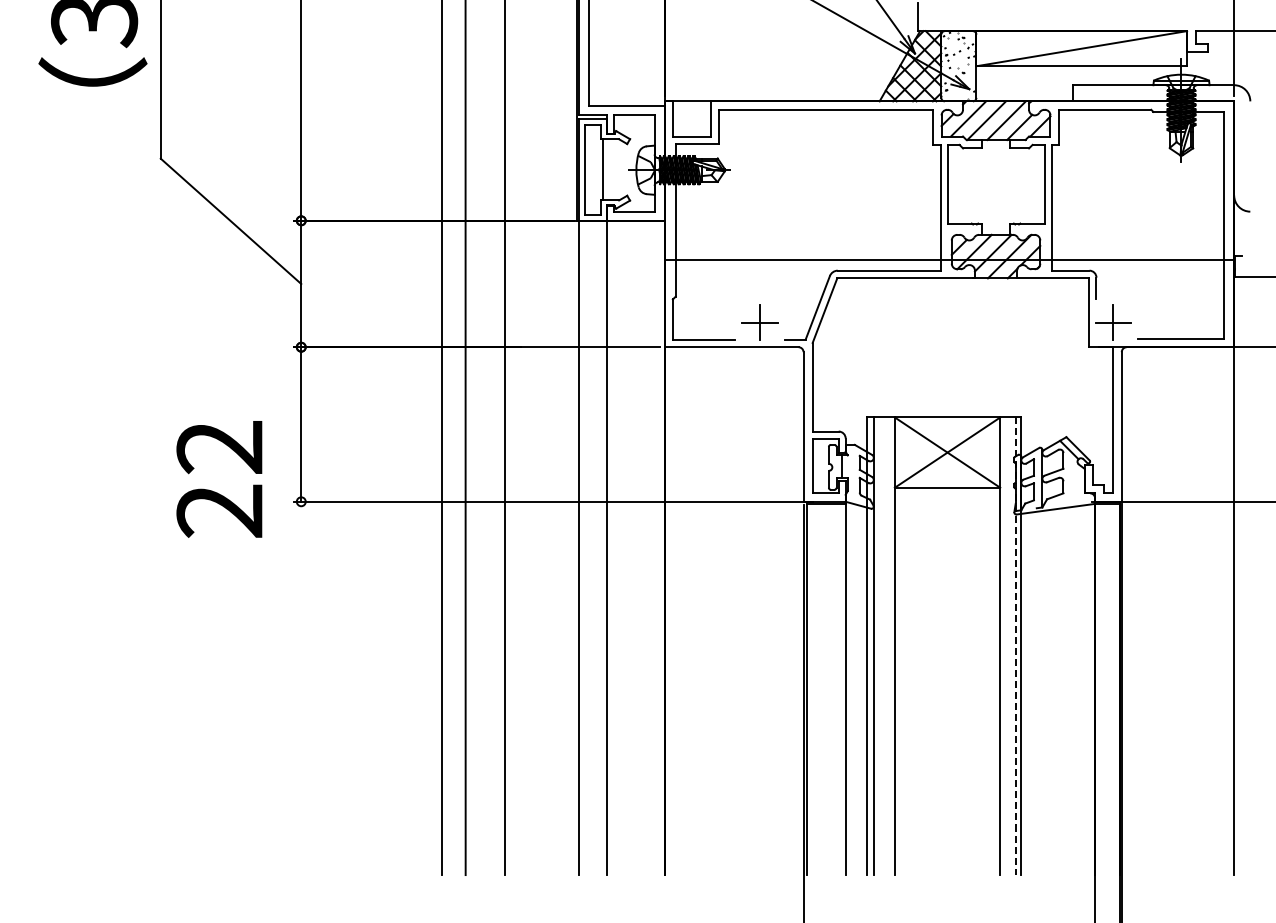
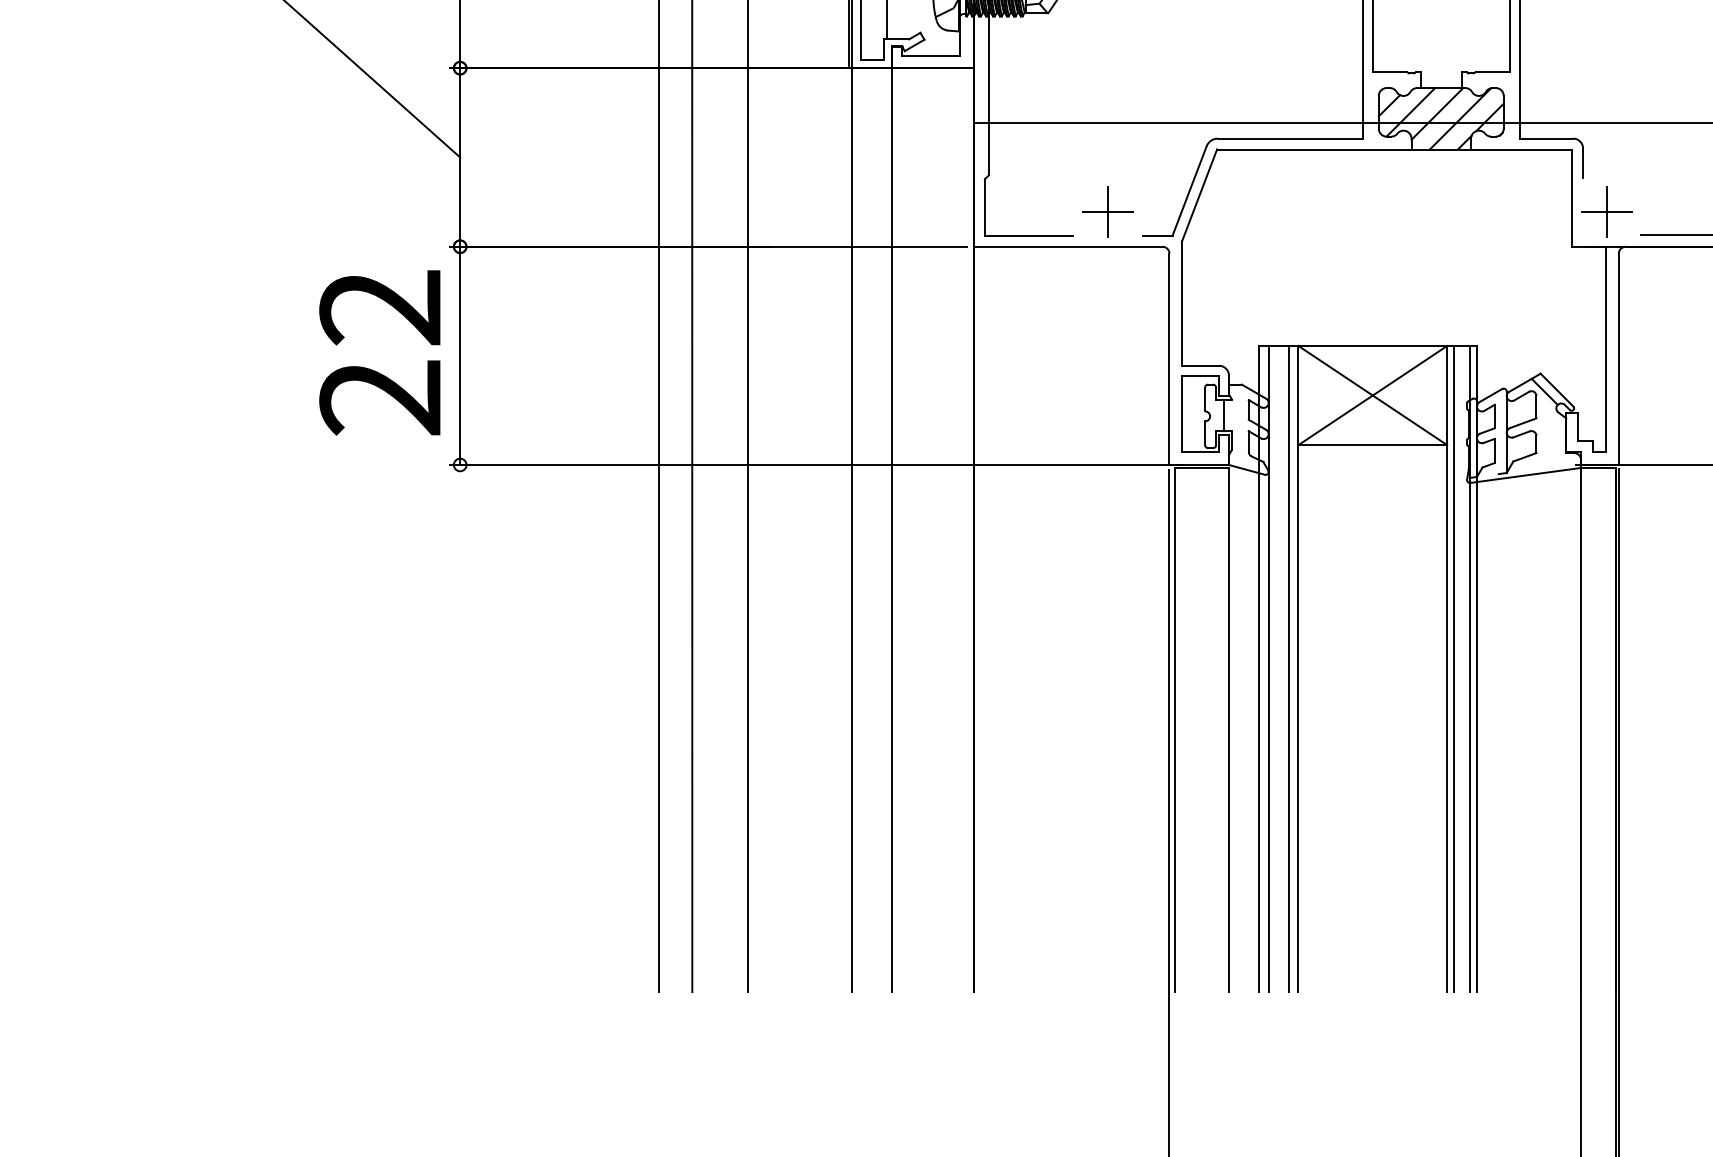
text: (219, 479) -> (380, 353), moved
line: (887, 646) -> (1287, 669), added
line: (1005, 646) -> (1454, 669), added
line: (1016, 646) -> (1470, 669), dashed -> solid

